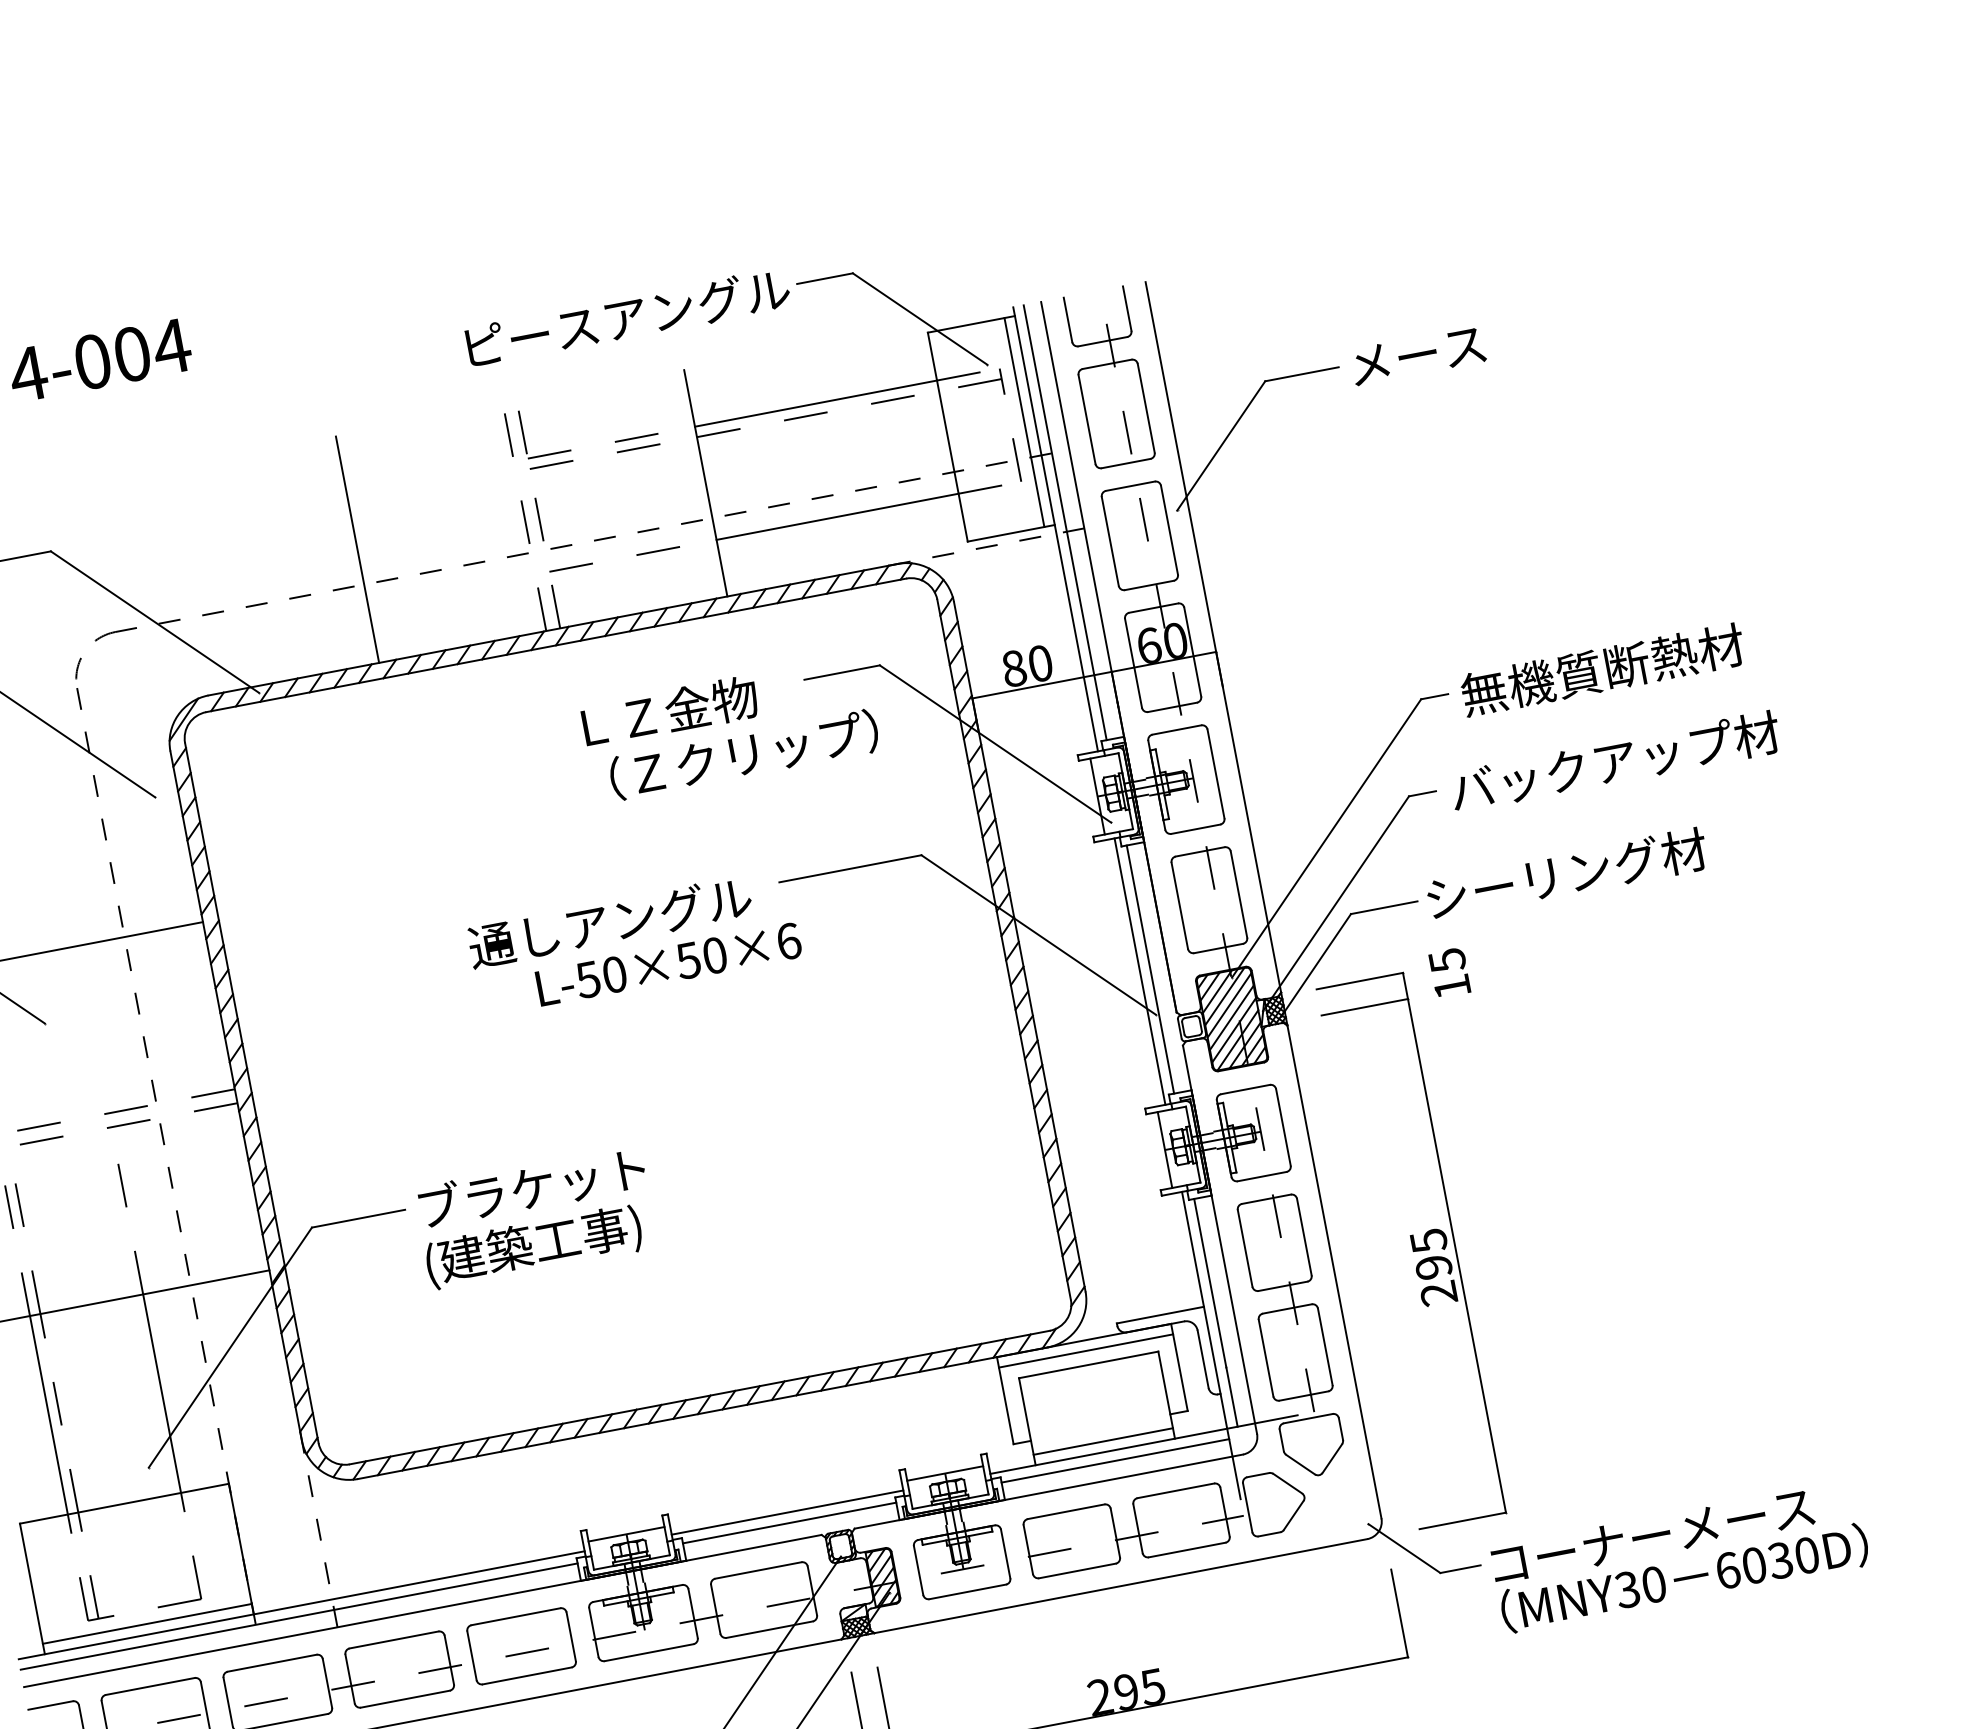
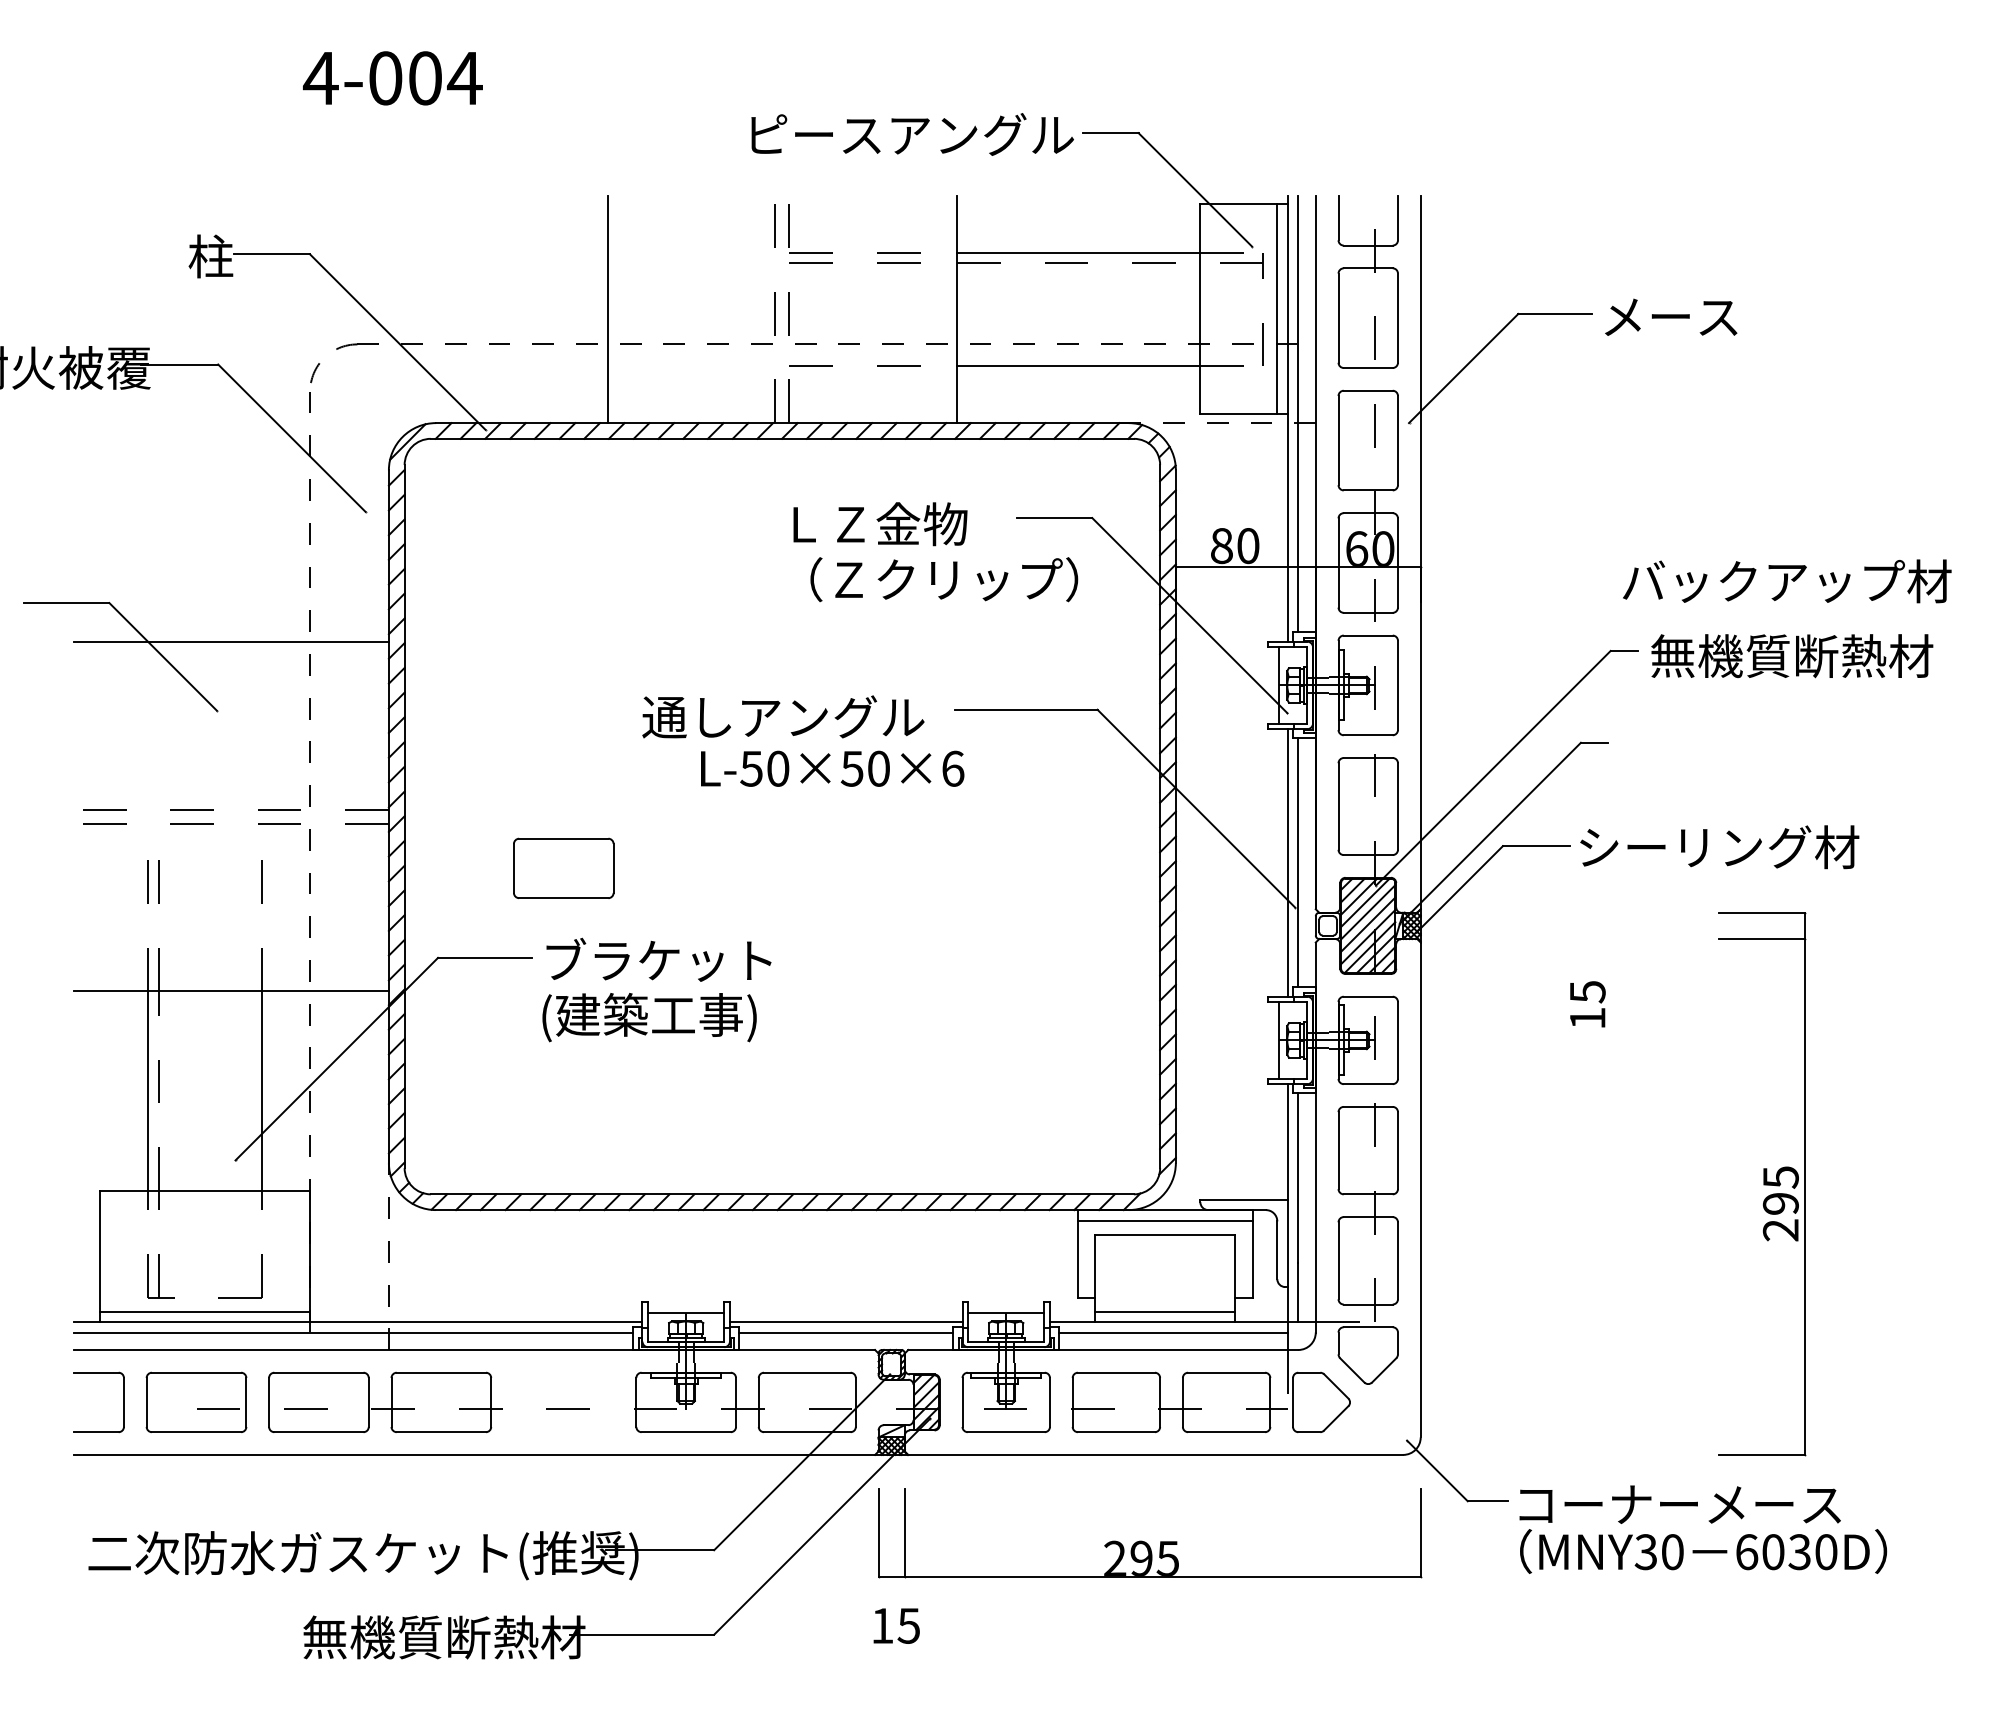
text: (1615, 761) -> (1787, 581), moved
text: (1449, 973) -> (1587, 1004), moved
part: (1411, 1251) -> (1762, 1184), moved
part: (521, 1645) -> (563, 867), moved

